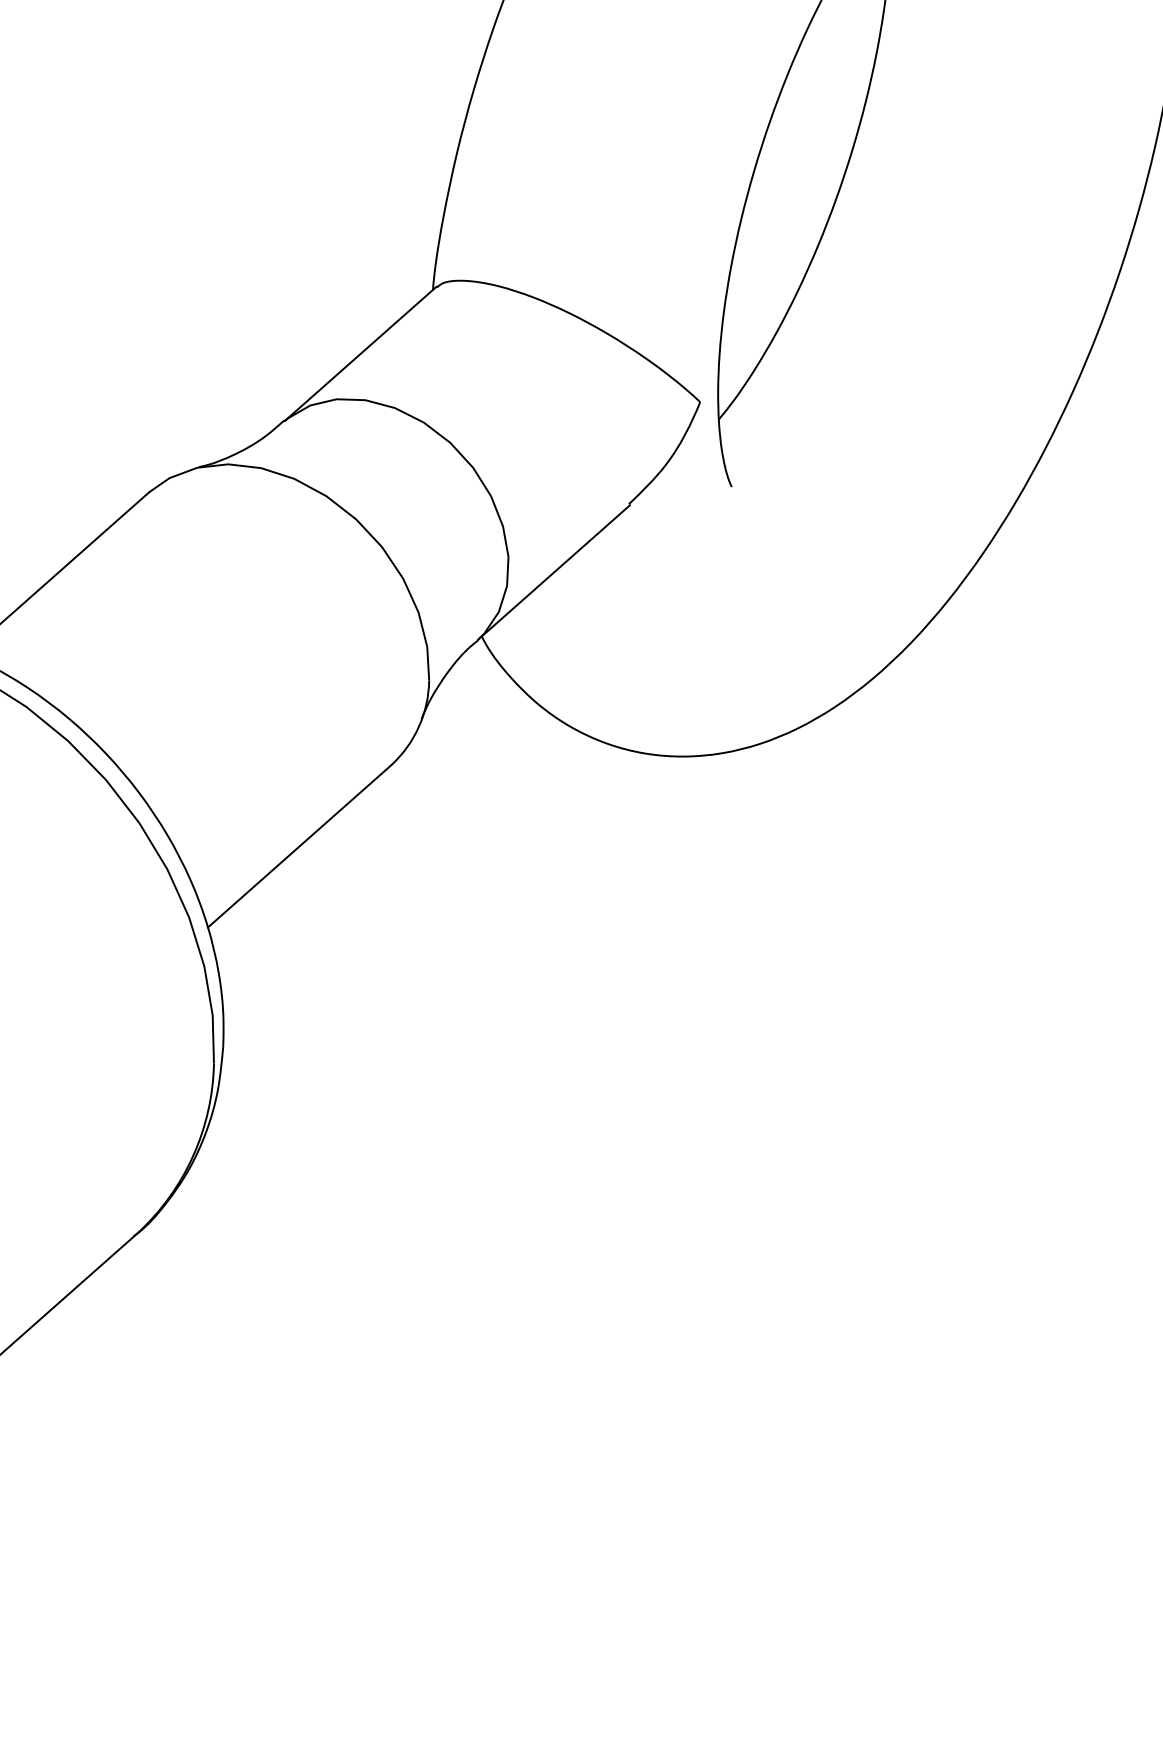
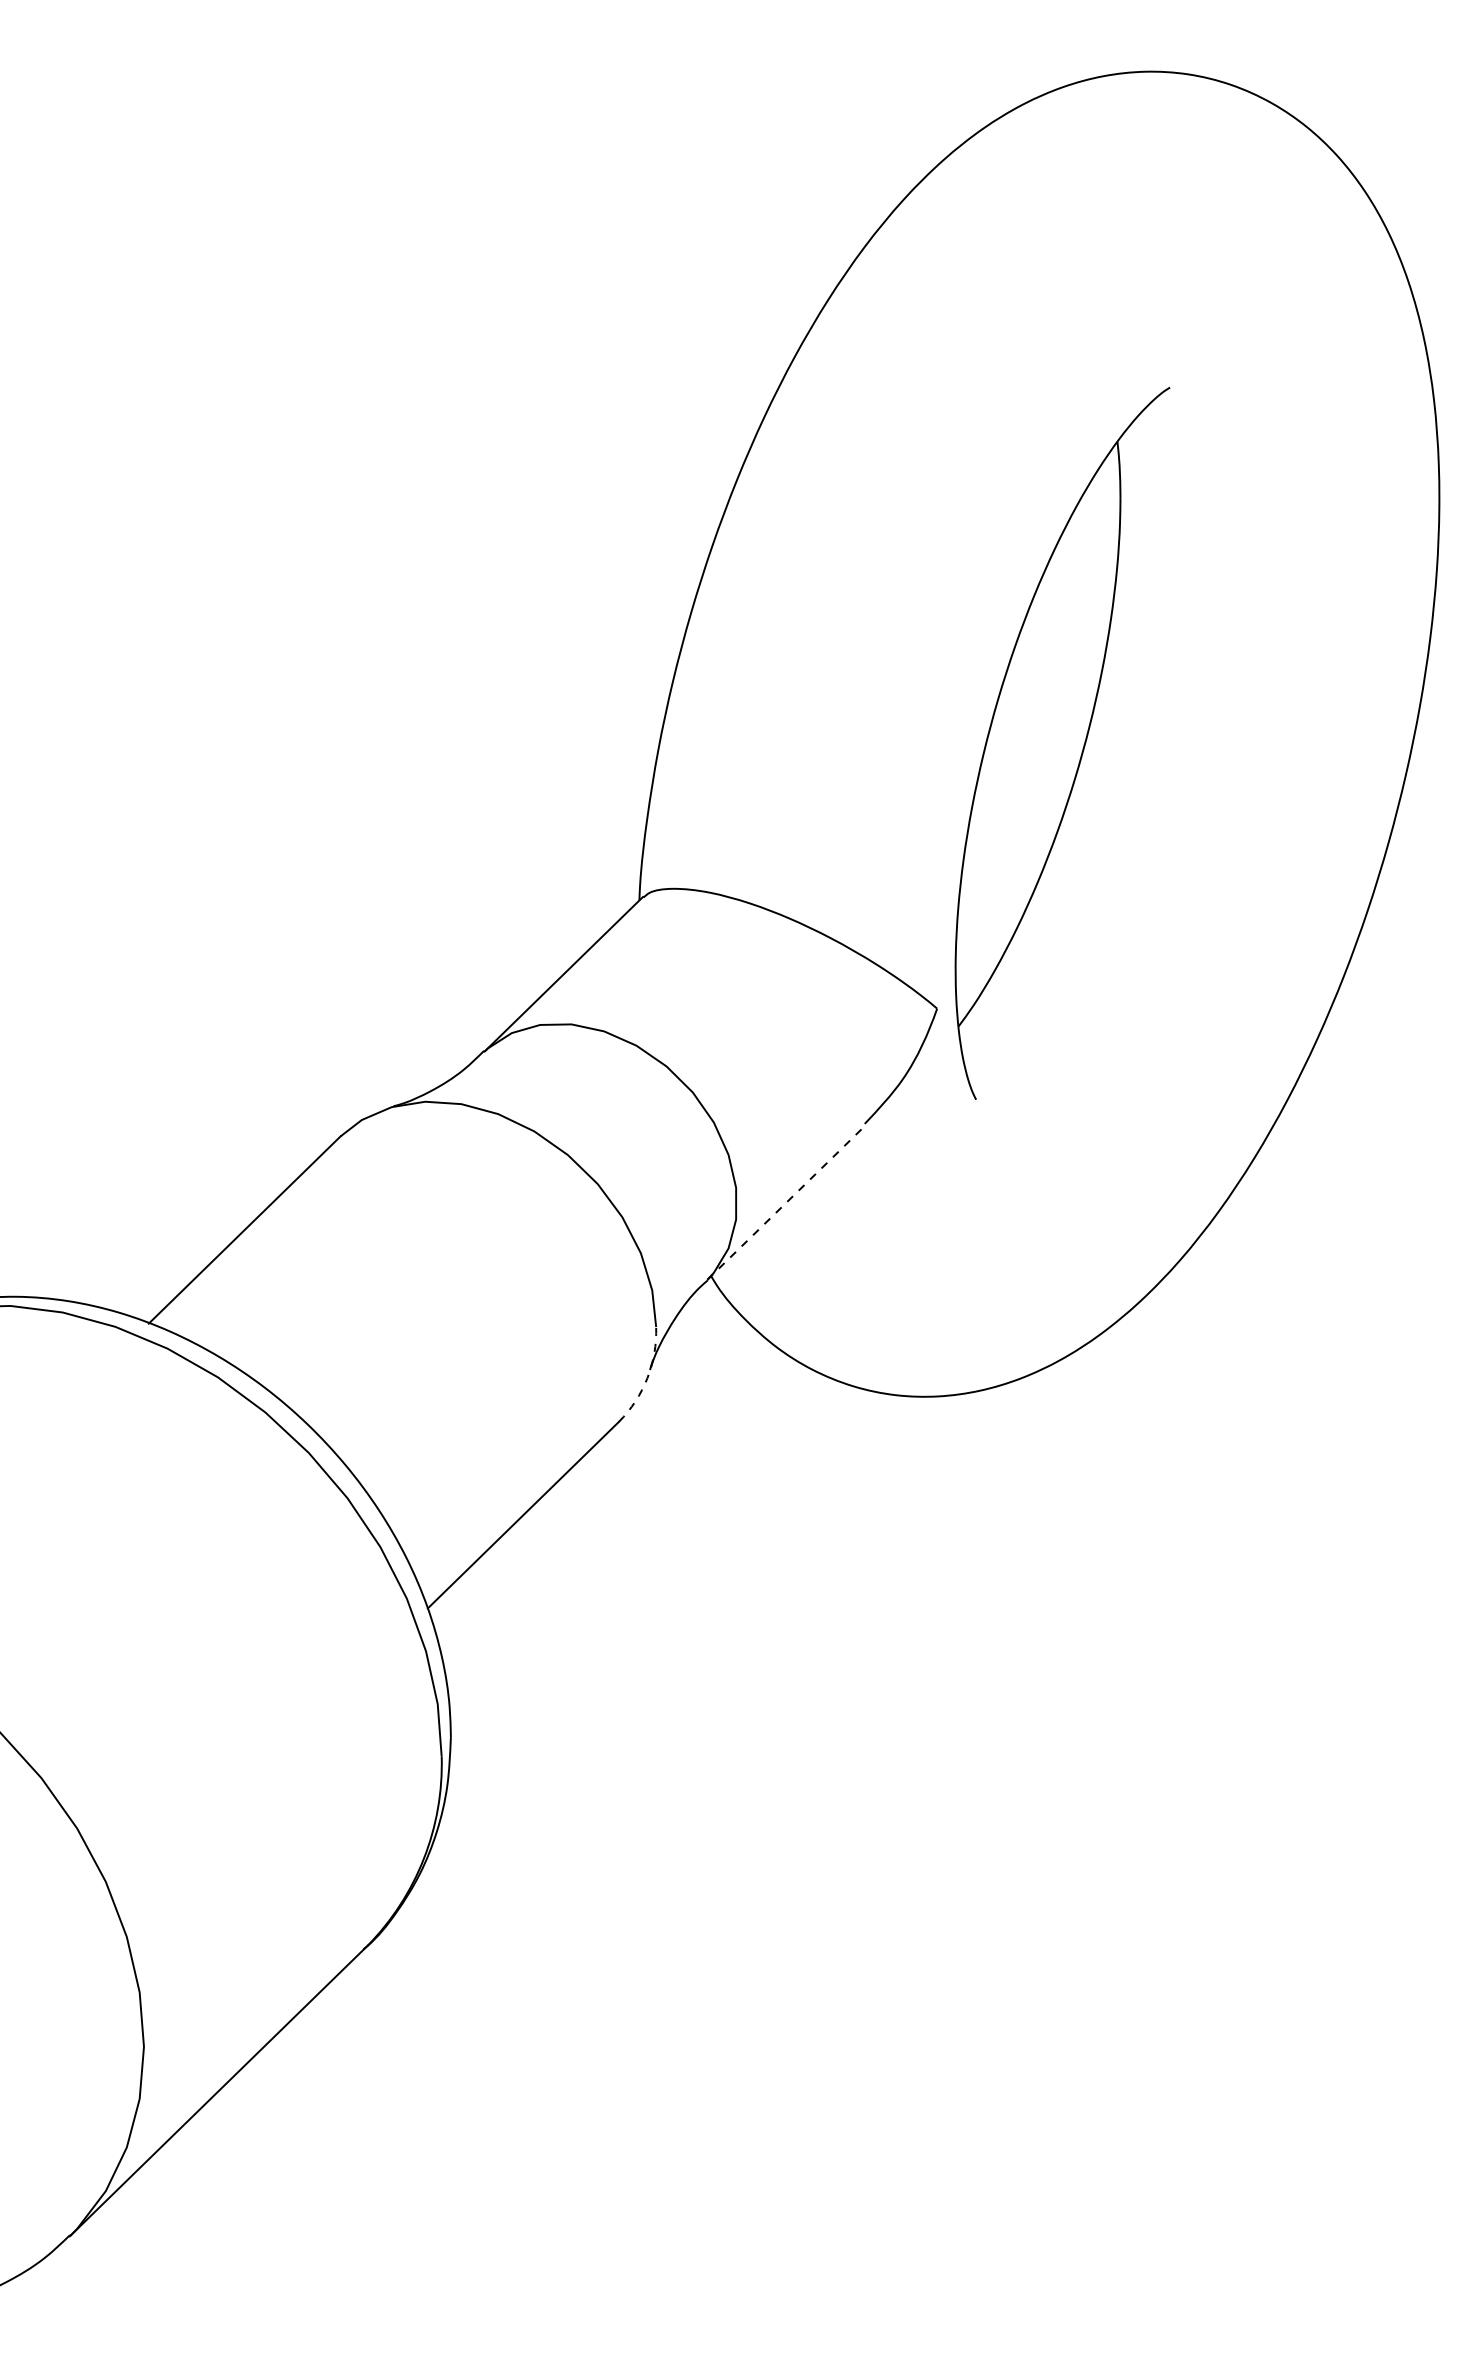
line: (553, 572) -> (786, 1202), solid -> dashed
arc: (418, 727) -> (647, 1378), solid -> dashed

